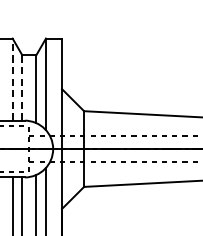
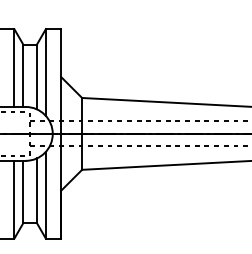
line: (12, 80) -> (14, 68), dashed -> solid
line: (22, 87) -> (23, 75), dashed -> solid

